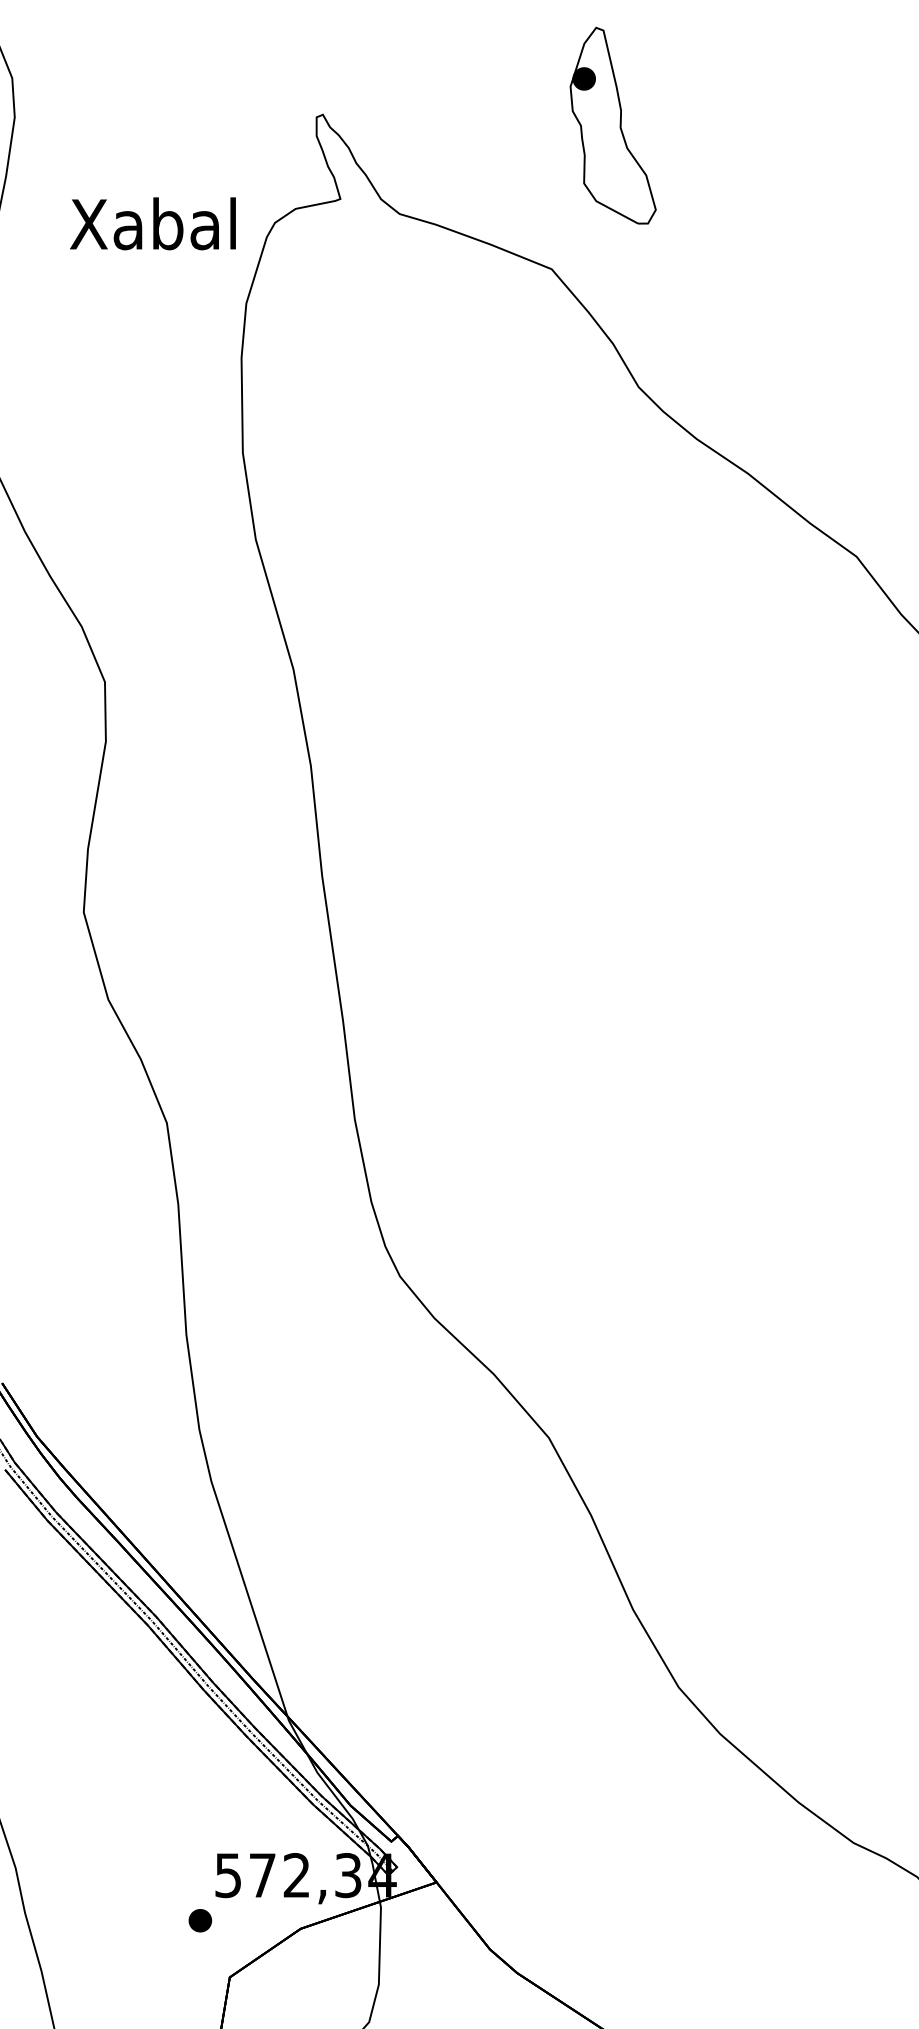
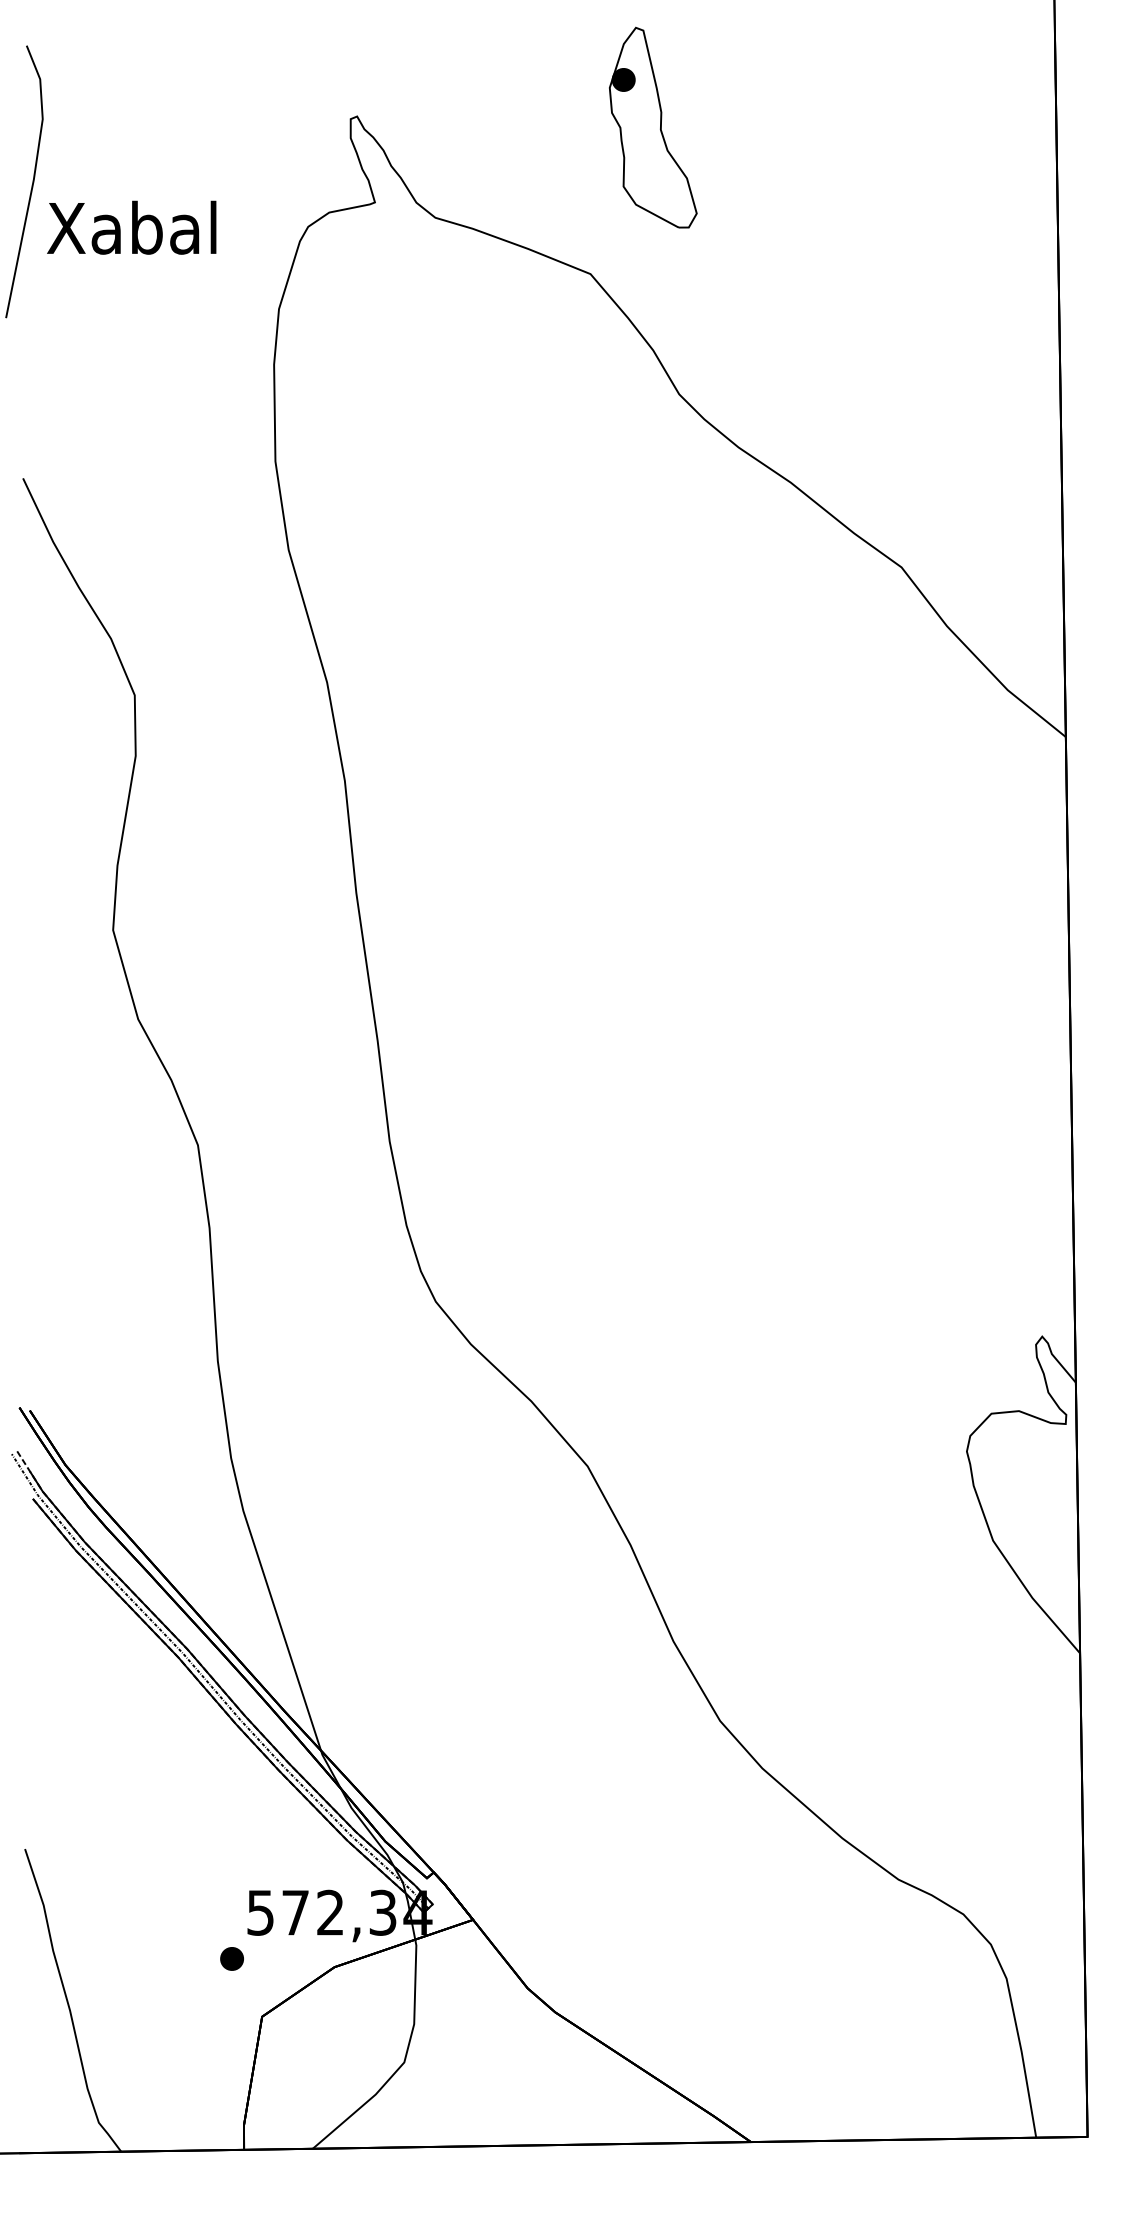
text: (152, 223) -> (131, 227), moved

